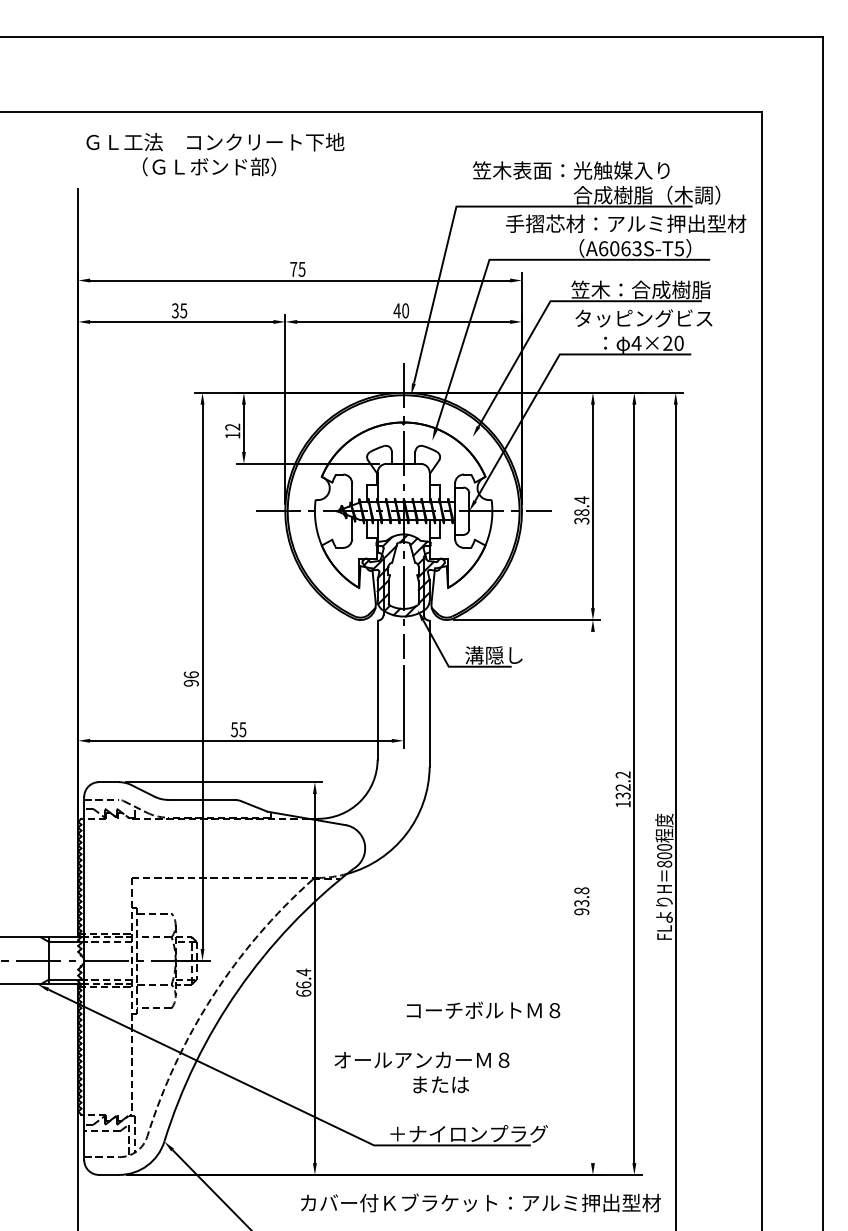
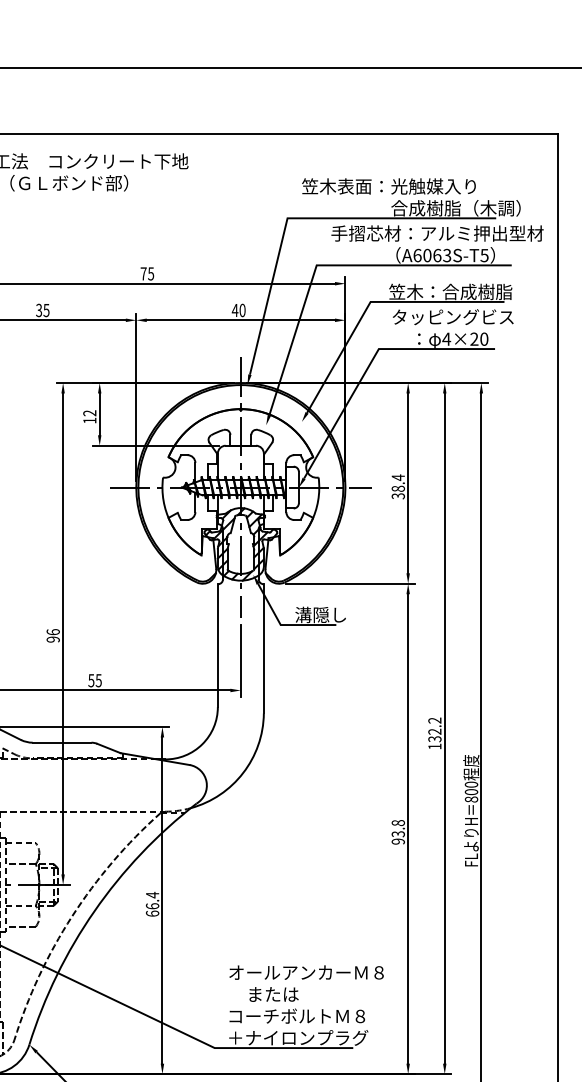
line: (592, 897) -> (407, 828), added
text: (483, 1009) -> (297, 1015), moved
text: (421, 1059) -> (306, 972), moved

